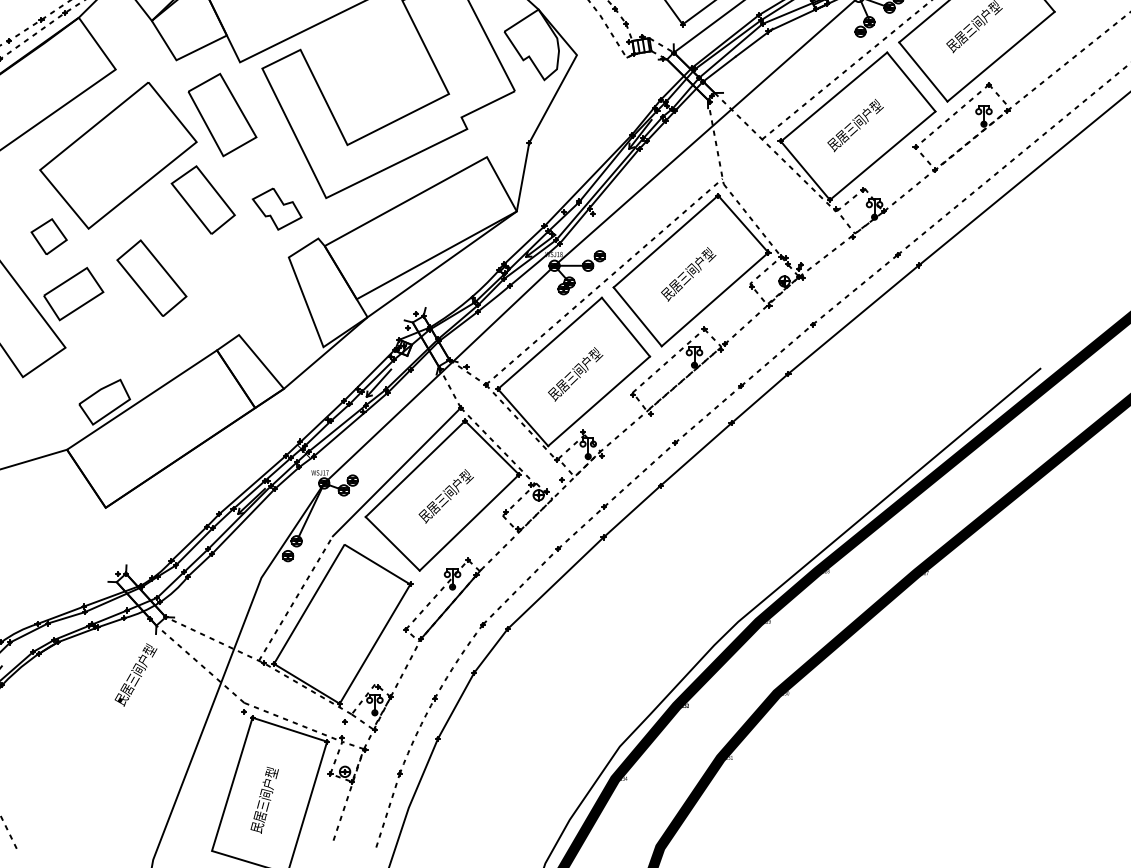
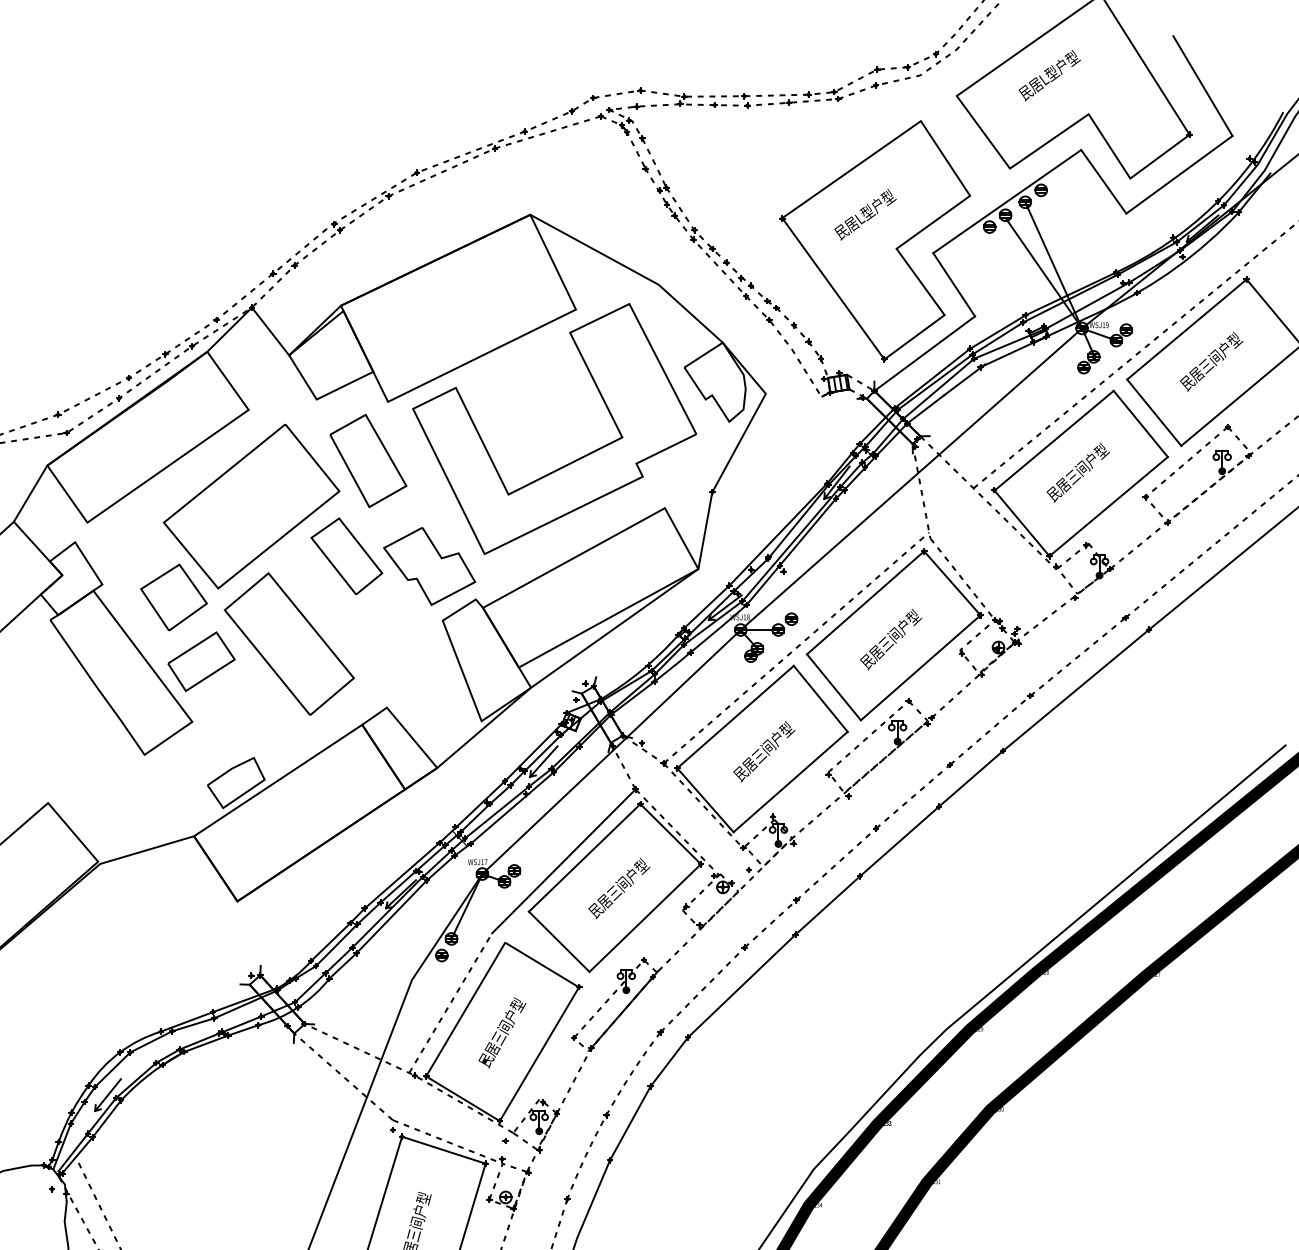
part: (277, 209) -> (429, 566), size x1.67
part: (48, 236) -> (173, 597), size x1.67
part: (151, 277) -> (288, 643), size x1.67
text: (136, 674) -> (502, 1032), moved

